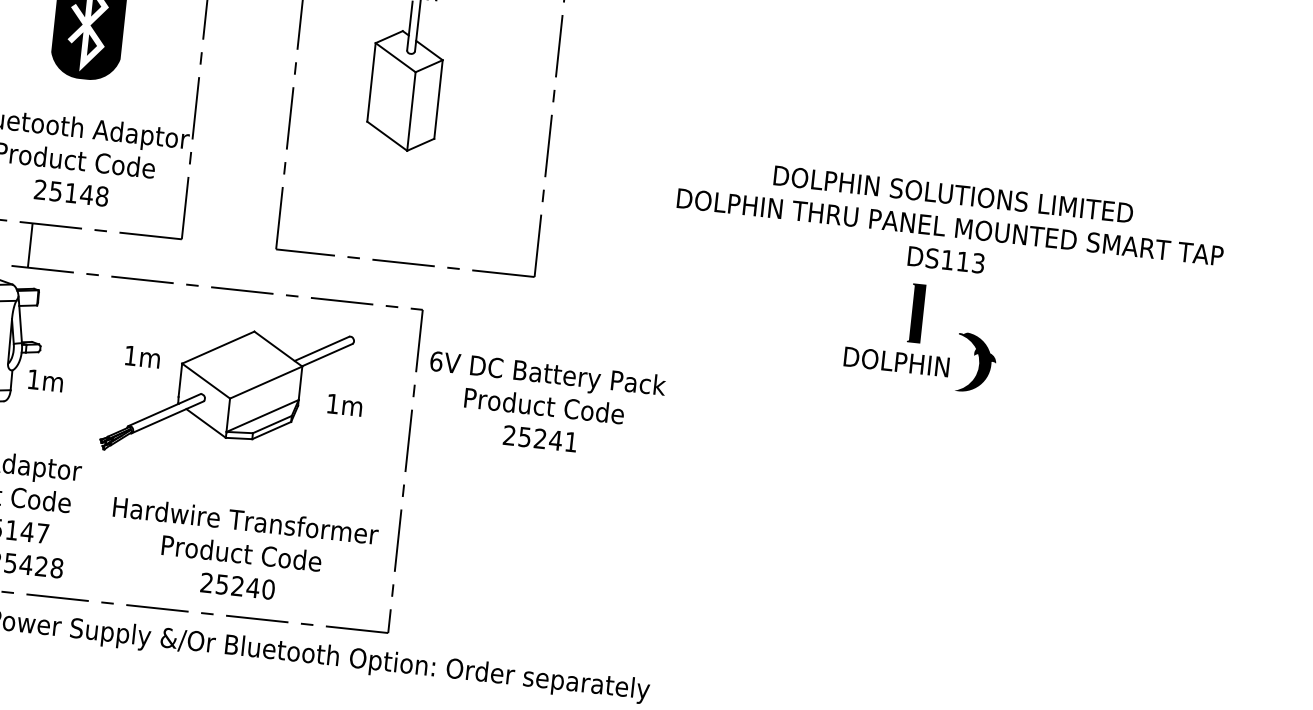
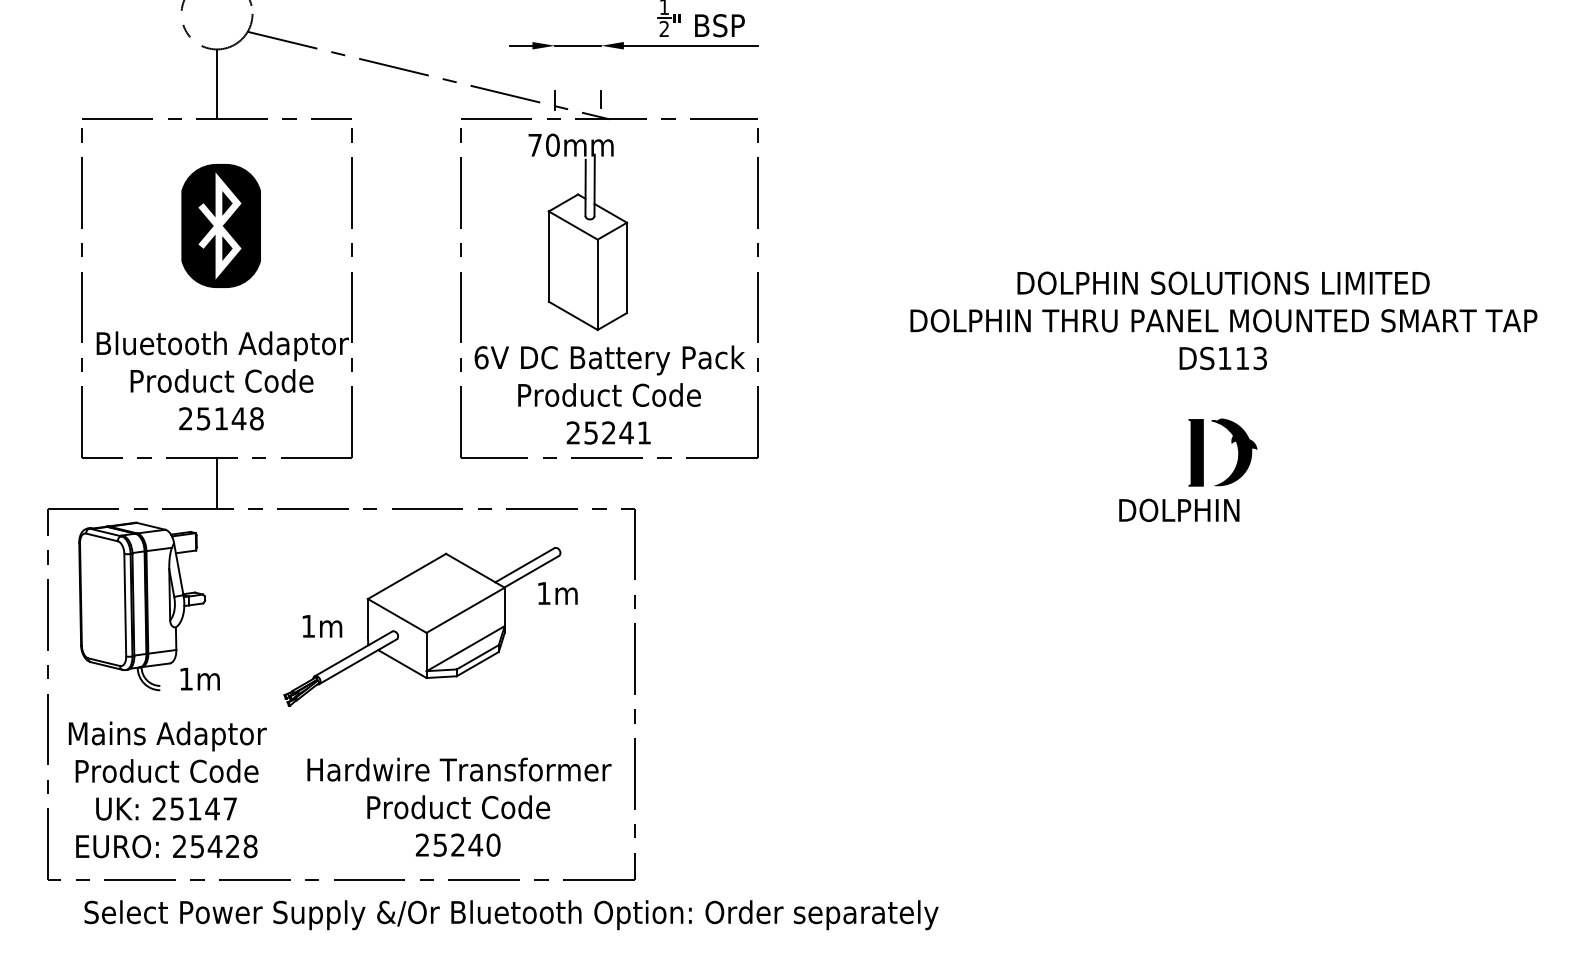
text: (950, 226) -> (1223, 320), moved
line: (30, 244) -> (217, 482), moved
text: (142, 357) -> (322, 626), moved
part: (975, 363) -> (1234, 452), moved
text: (45, 380) -> (199, 678), moved
text: (344, 405) -> (557, 593), moved
text: (544, 405) -> (609, 394), moved

